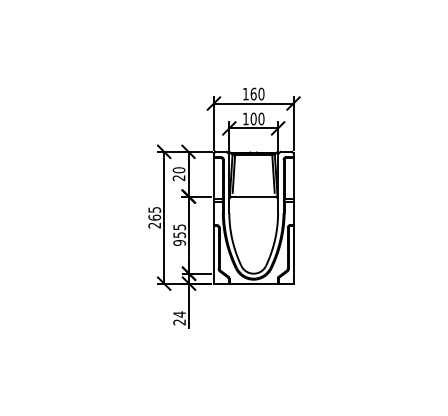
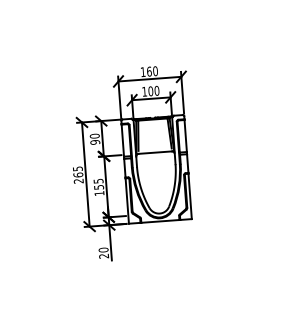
text: (178, 178) -> (94, 142), 20 -> 90
text: (179, 242) -> (99, 193), 955 -> 155
text: (179, 314) -> (103, 250), 24 -> 20

